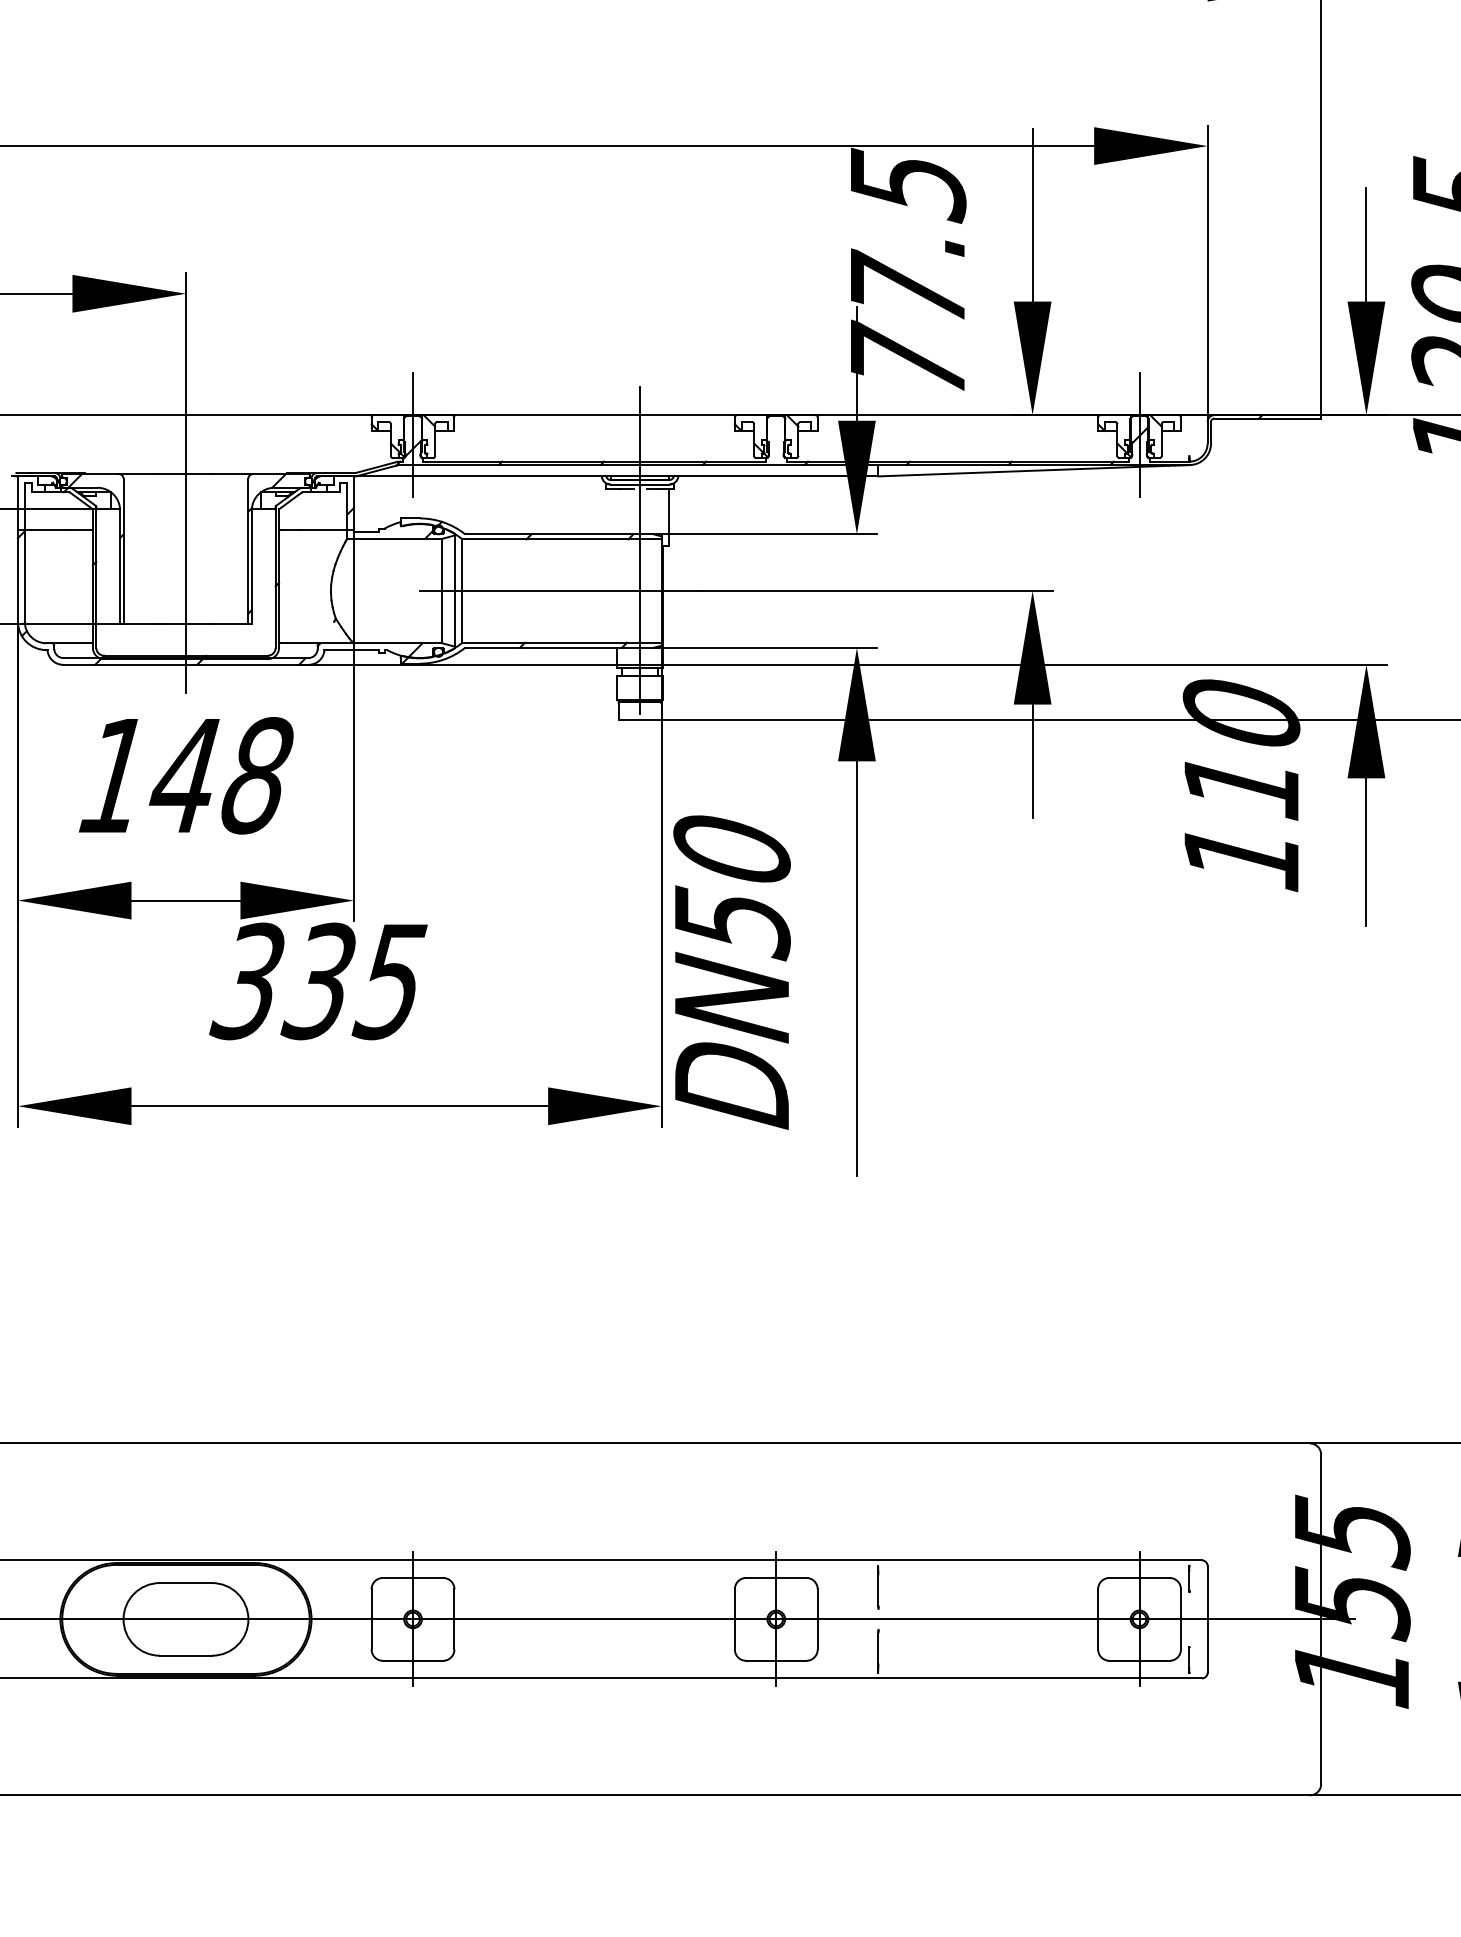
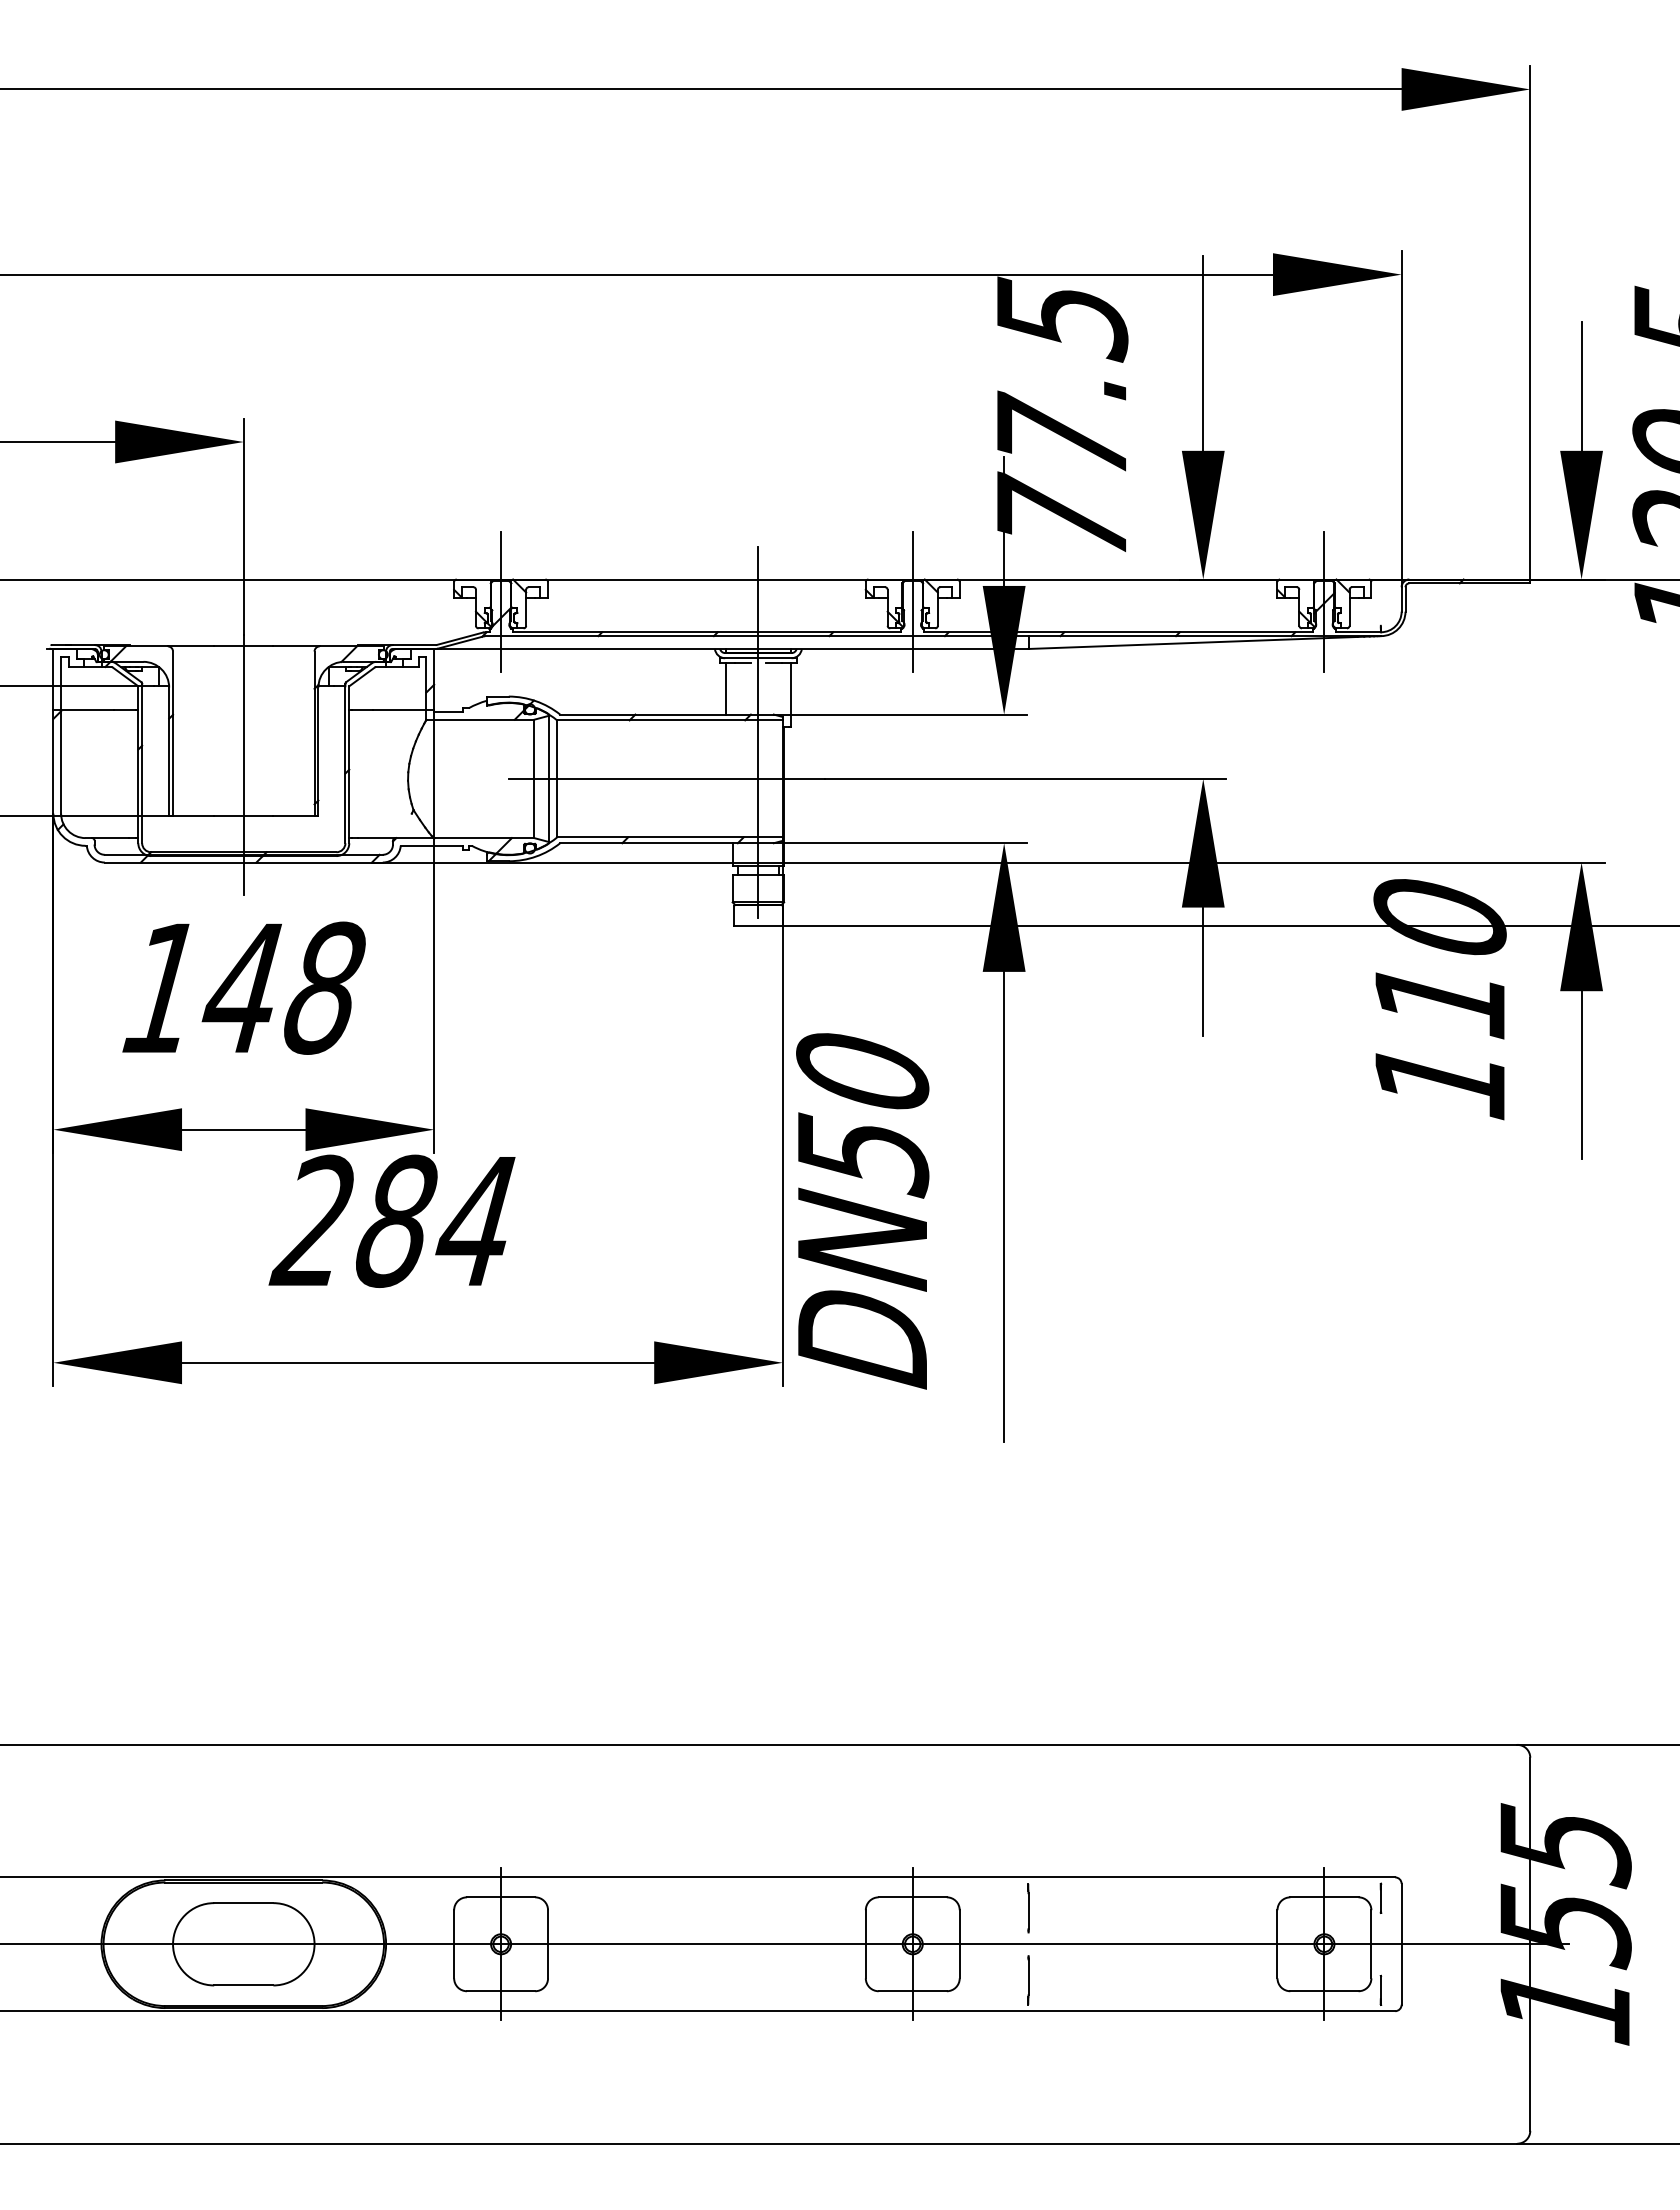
line: (776, 434) -> (912, 601), added
line: (611, 511) -> (725, 688), added
text: (317, 980) -> (392, 1220), 335 -> 284

